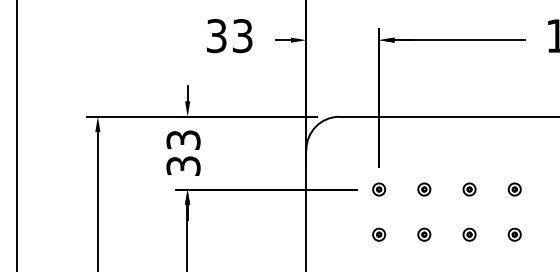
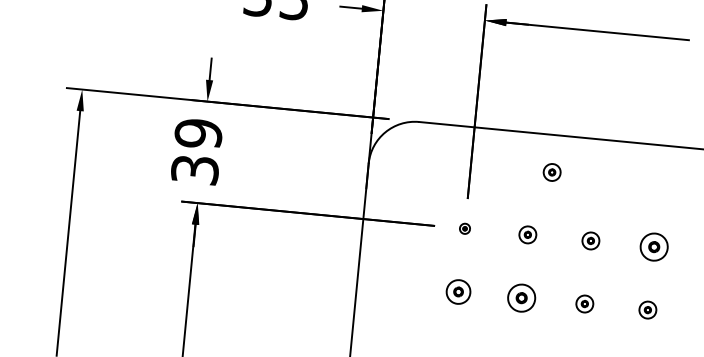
text: (183, 140) -> (198, 134), 33 -> 39
part: (437, 143) -> (552, 172), added
part: (379, 189) -> (465, 228), size x0.6
part: (514, 189) -> (653, 246), size x1.6
part: (379, 234) -> (459, 291), size x1.4
part: (424, 234) -> (522, 297), size x1.6

